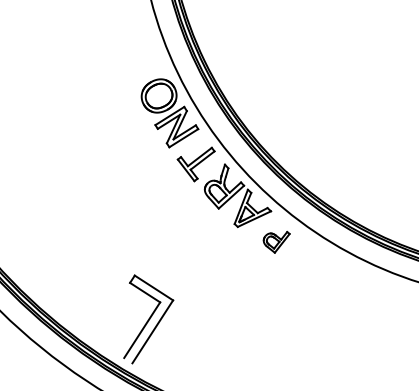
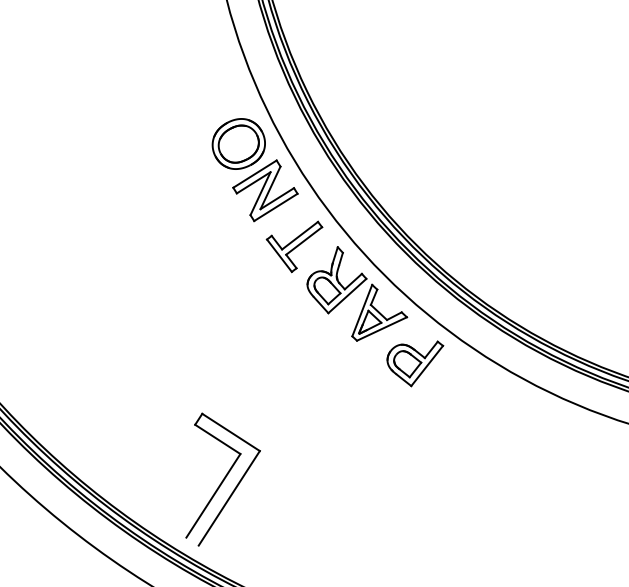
part: (276, 242) -> (415, 364), size x1.43

